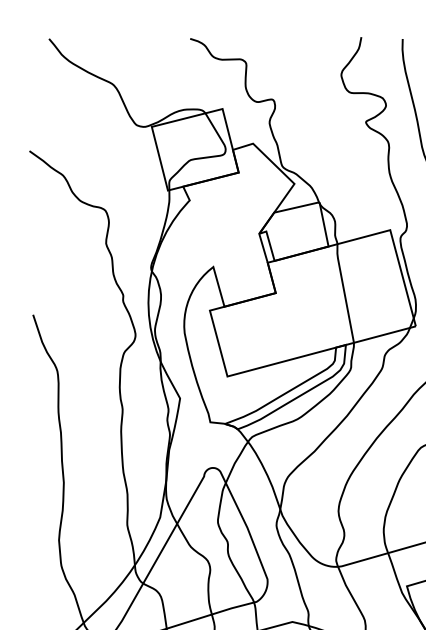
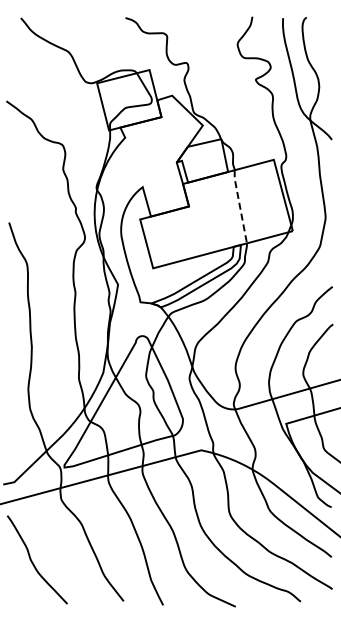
line: (343, 291) -> (239, 205), solid -> dashed

